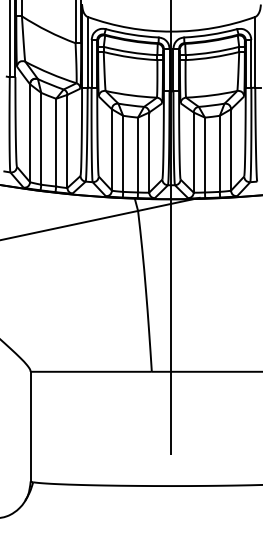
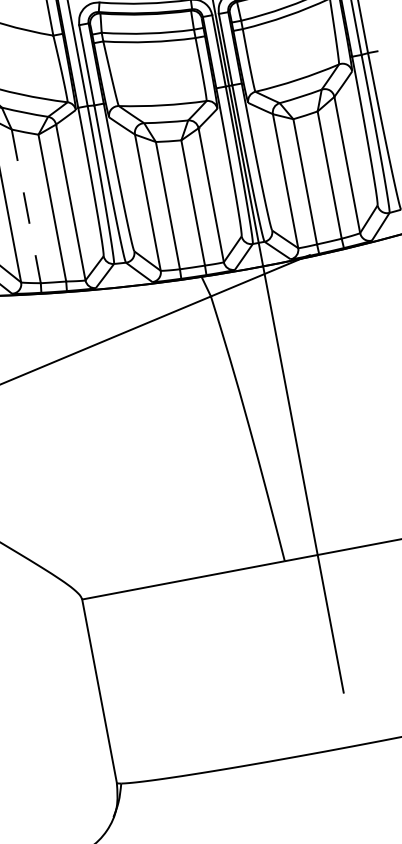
line: (41, 138) -> (26, 205), solid -> dashed

